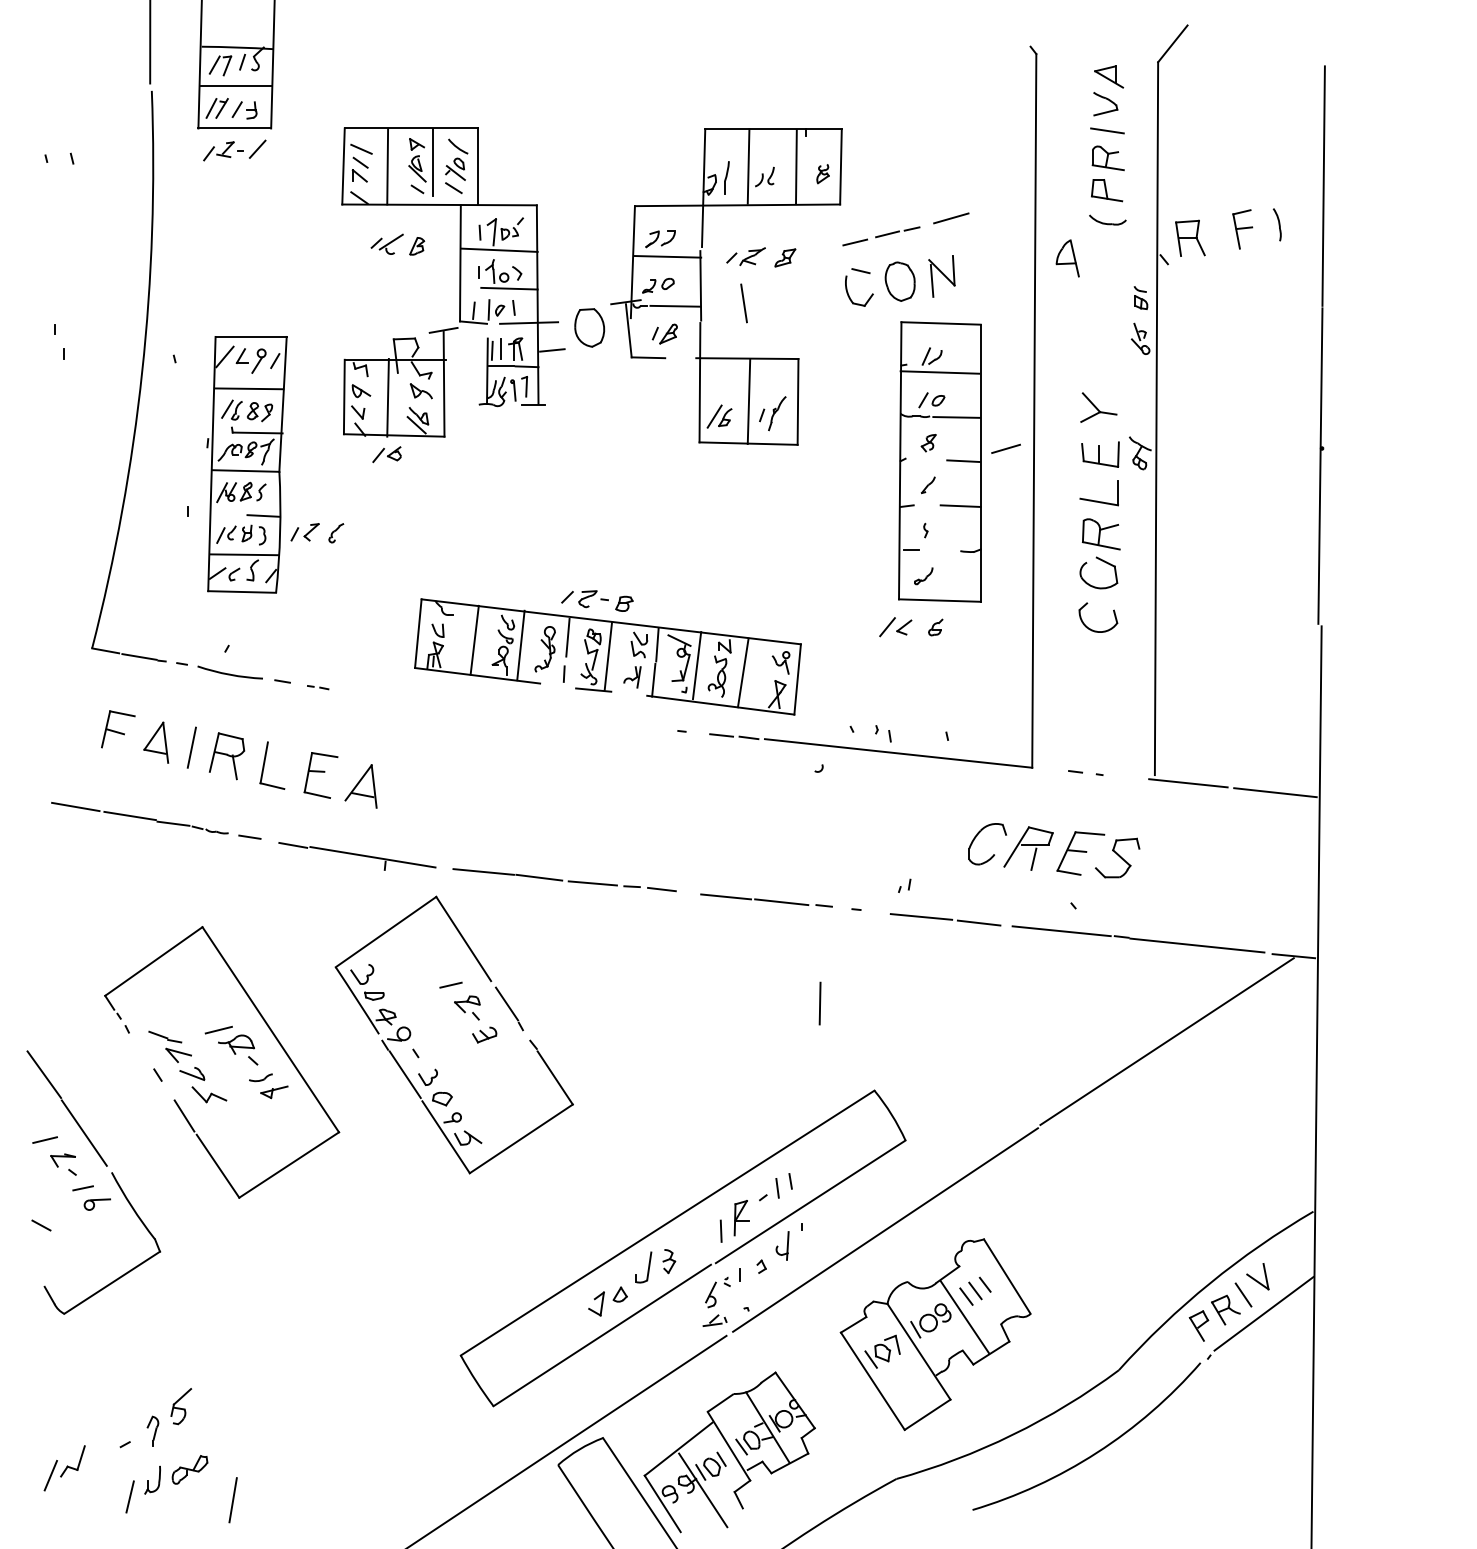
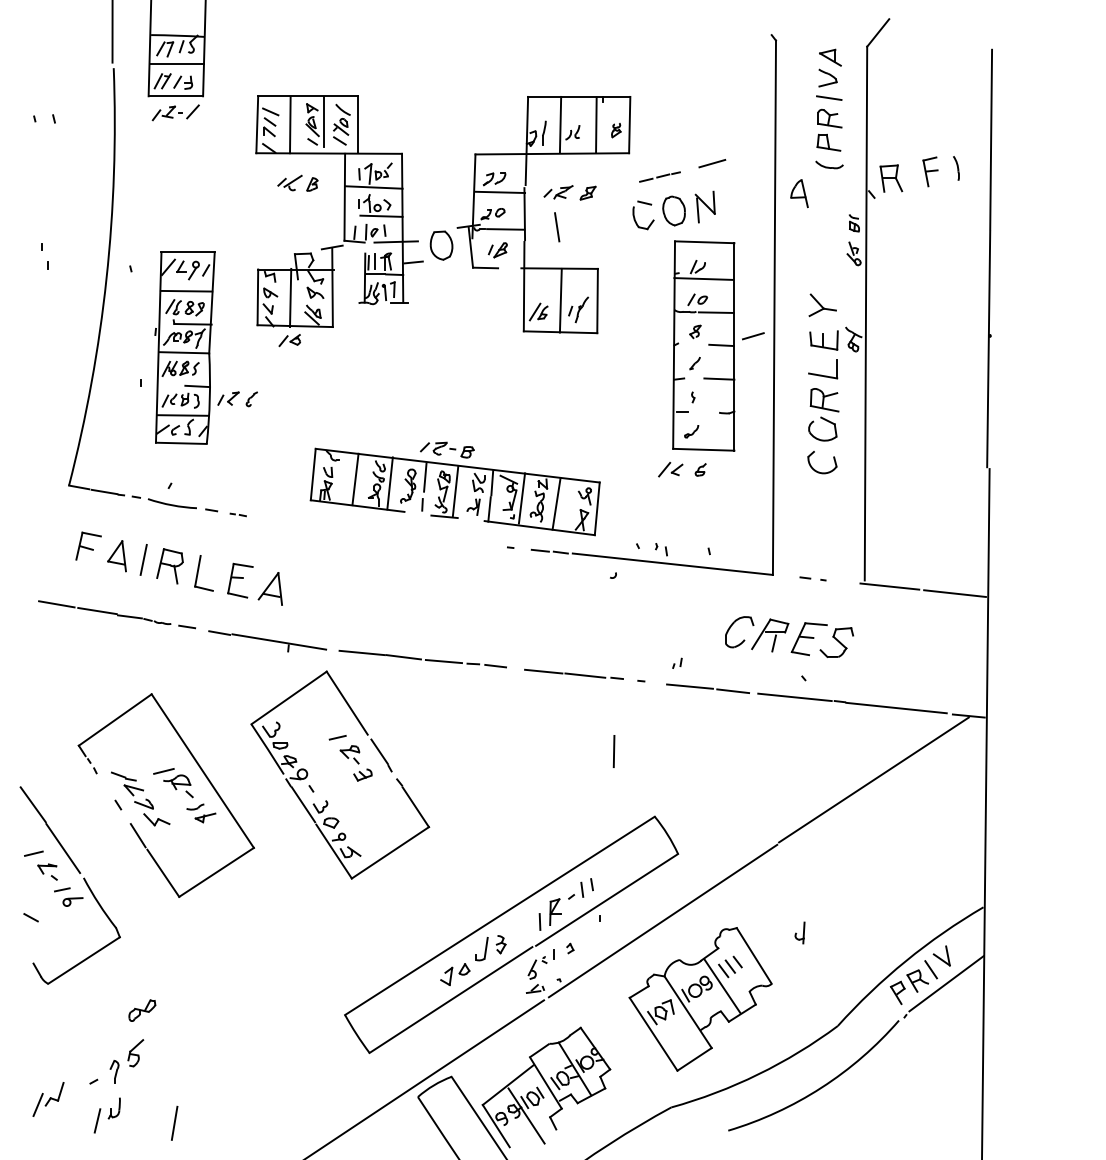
part: (880, 235) -> (659, 176), size x0.7
part: (781, 1245) -> (799, 932), moved
part: (190, 1469) -> (142, 1010), moved

